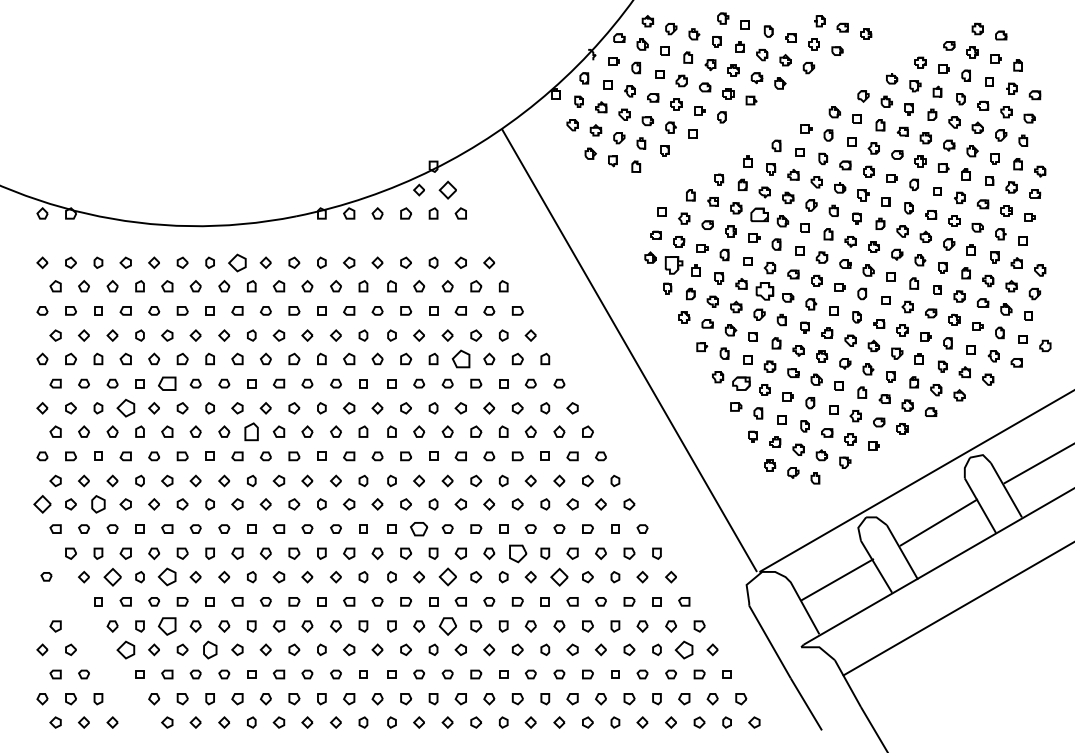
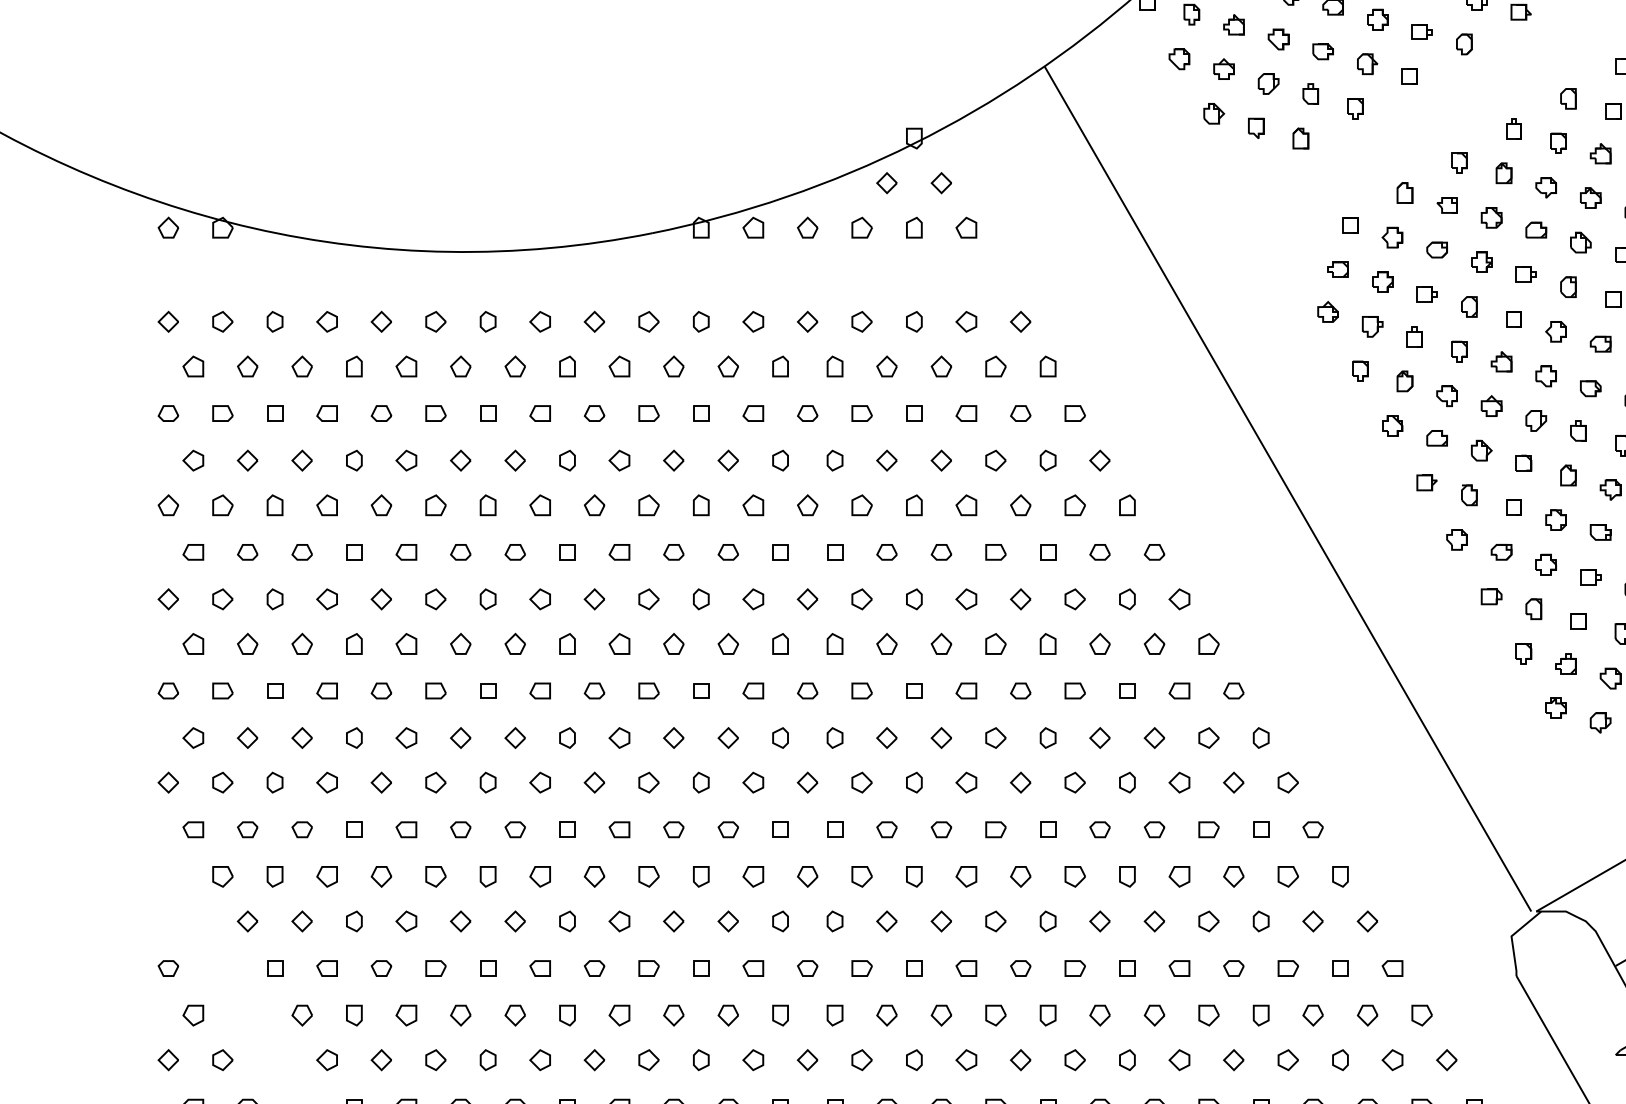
part: (447, 189) -> (940, 181), size x0.62
part: (759, 214) -> (1536, 229), size x0.62
part: (237, 262) -> (540, 321), size x0.62
part: (673, 265) -> (1372, 326), size x0.62
part: (764, 291) -> (1545, 376), size x0.62
part: (460, 358) -> (965, 504), size x0.62
part: (167, 383) -> (406, 552), size x0.62
part: (741, 383) -> (1501, 552), size x0.62
part: (125, 408) -> (326, 599), size x0.62
part: (251, 431) -> (566, 643), size x0.62
part: (42, 504) -> (168, 782), size x0.62
part: (98, 504) -> (275, 782), size x0.62
part: (419, 528) -> (887, 828), size x0.62
part: (517, 553) -> (1074, 876), size x0.62
part: (46, 576) -> (168, 967), moved
part: (112, 576) -> (301, 920), size x0.62
part: (559, 576) -> (1154, 920), size x0.62
part: (167, 577) -> (406, 922), size x0.62
part: (447, 577) -> (940, 922), size x0.62
part: (167, 626) -> (406, 1015), size x0.62
part: (447, 626) -> (940, 1015), size x0.62
part: (125, 649) -> (326, 1059), size x0.62
part: (209, 649) -> (486, 1059), size x0.62
part: (684, 649) -> (1392, 1059), size x0.62

